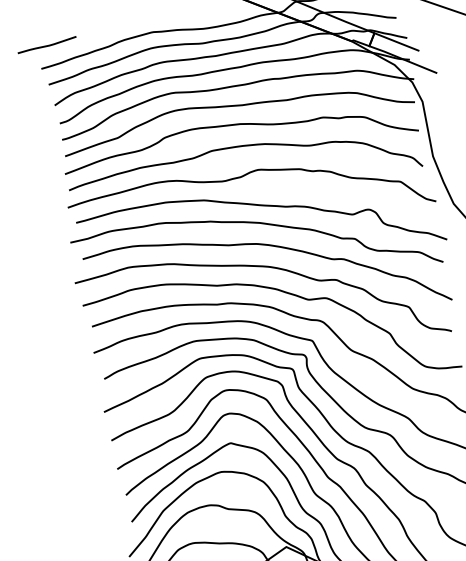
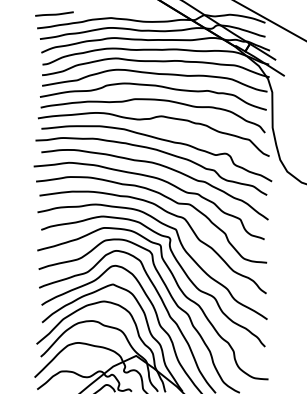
line: (47, 44) -> (54, 13), moved

